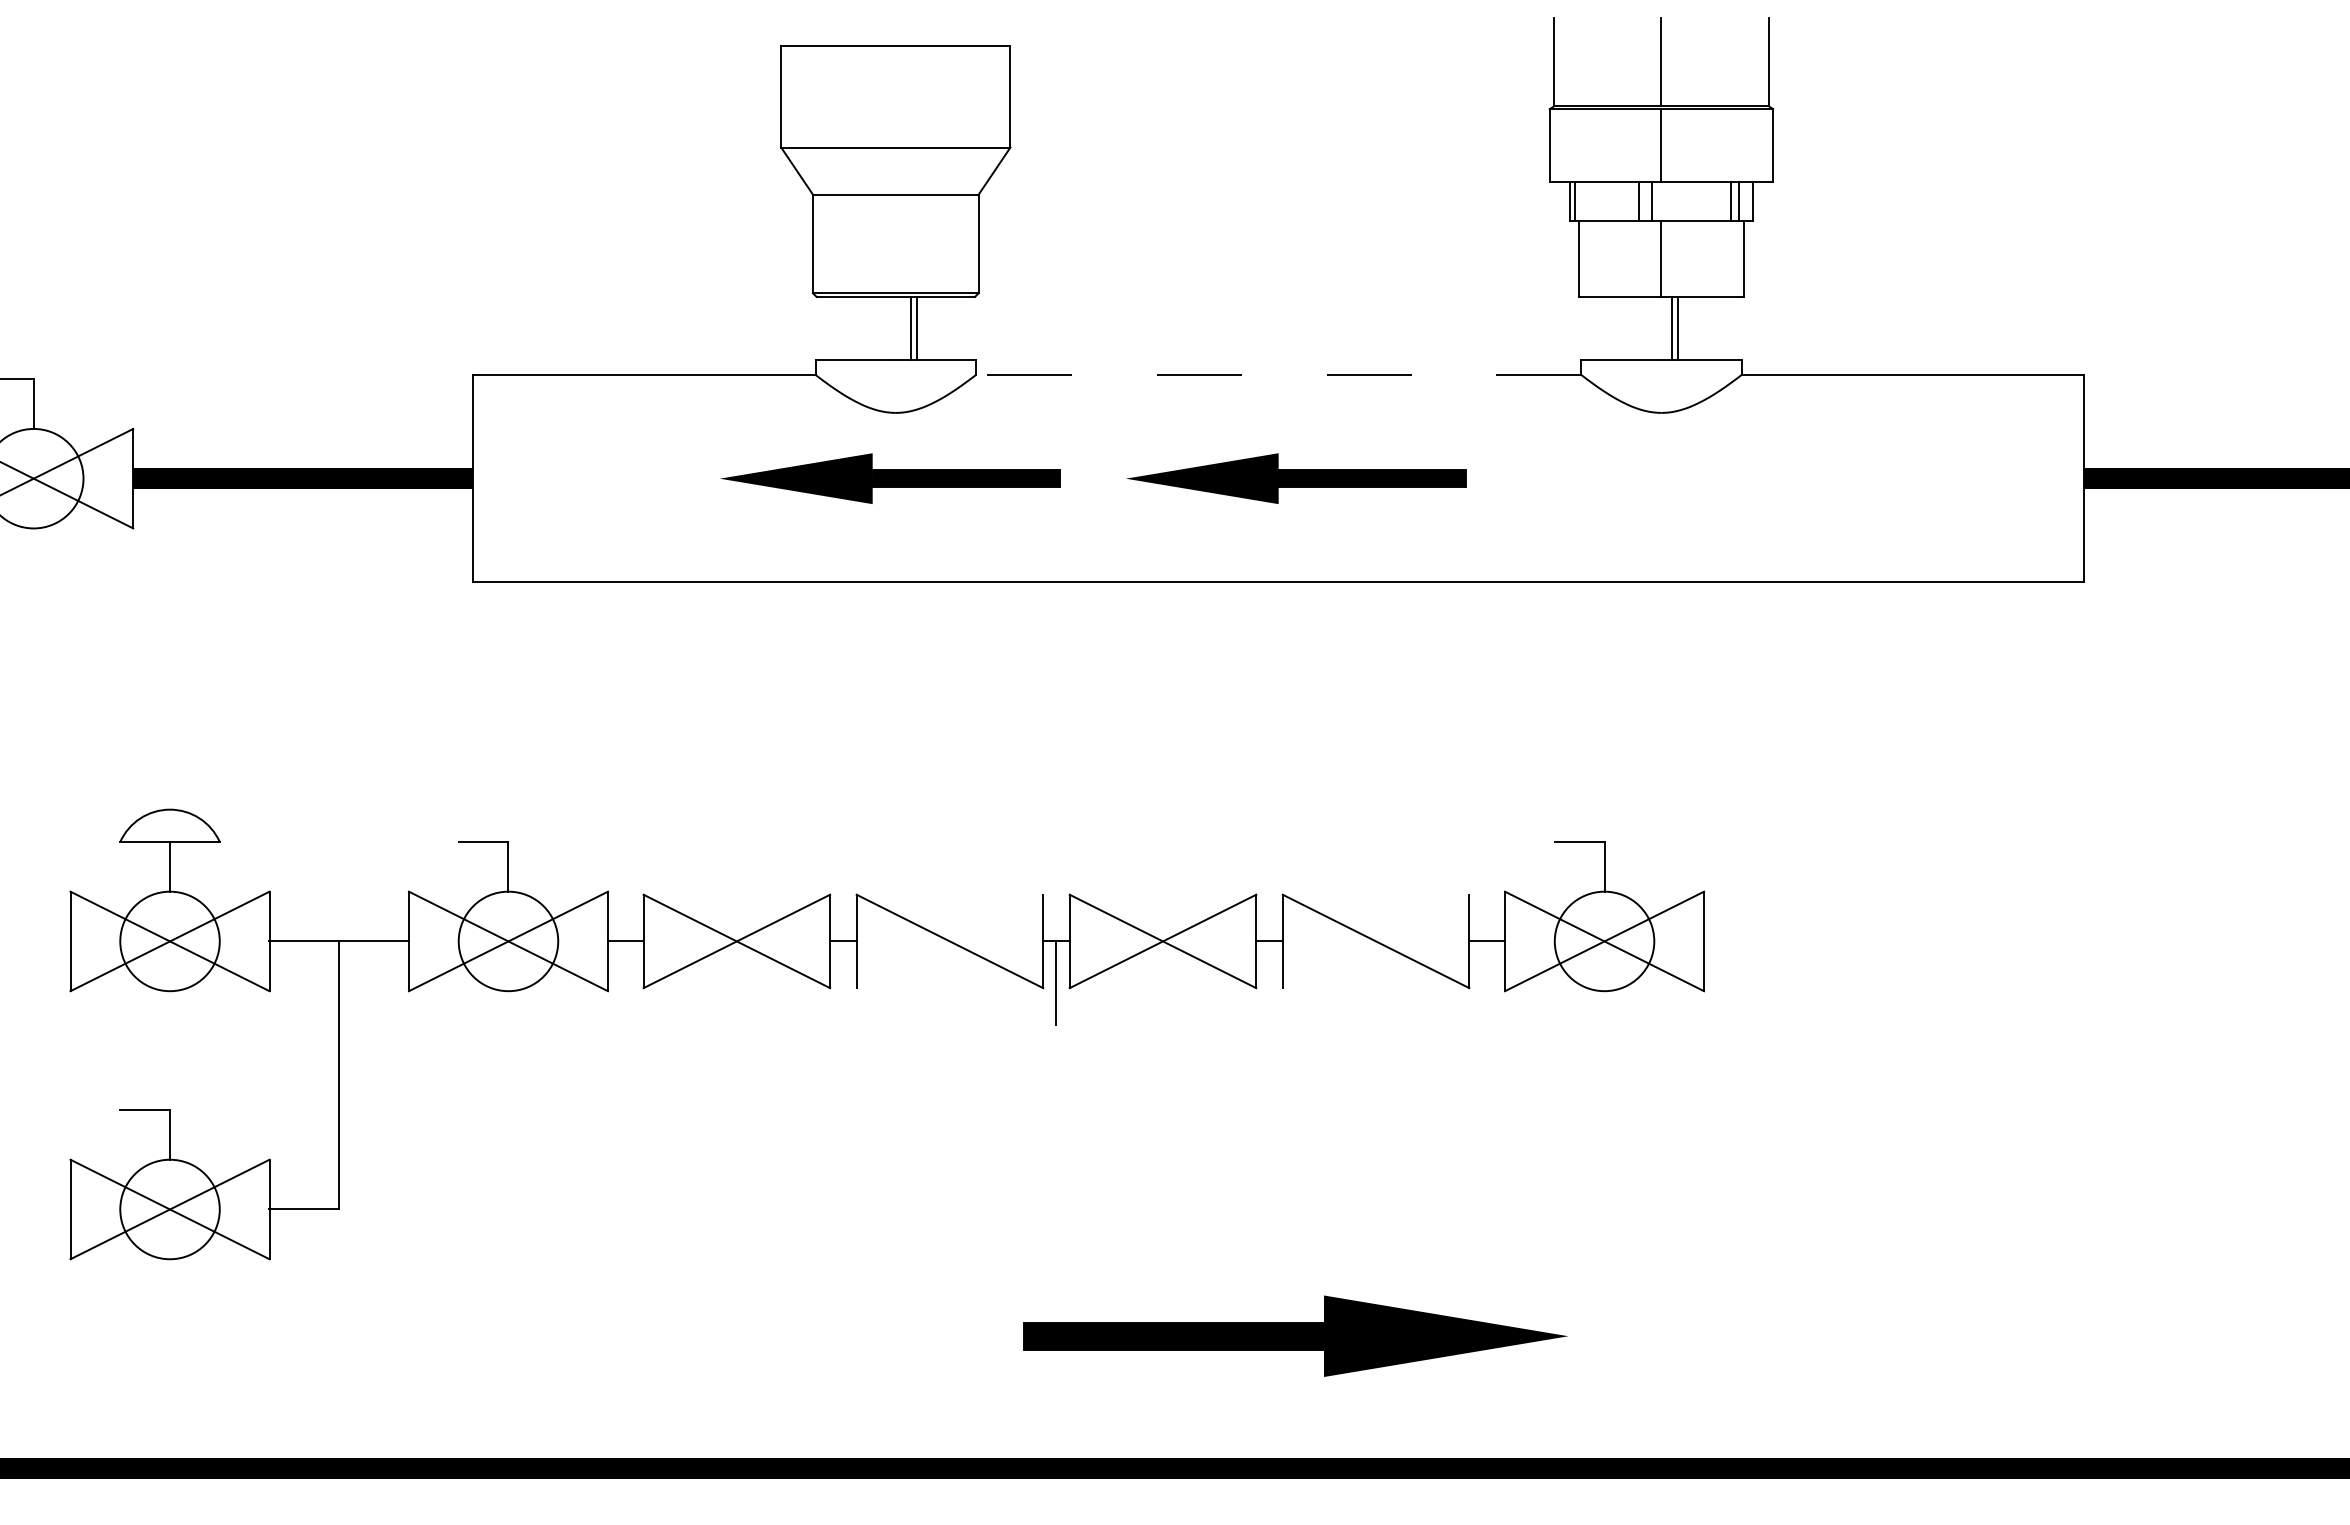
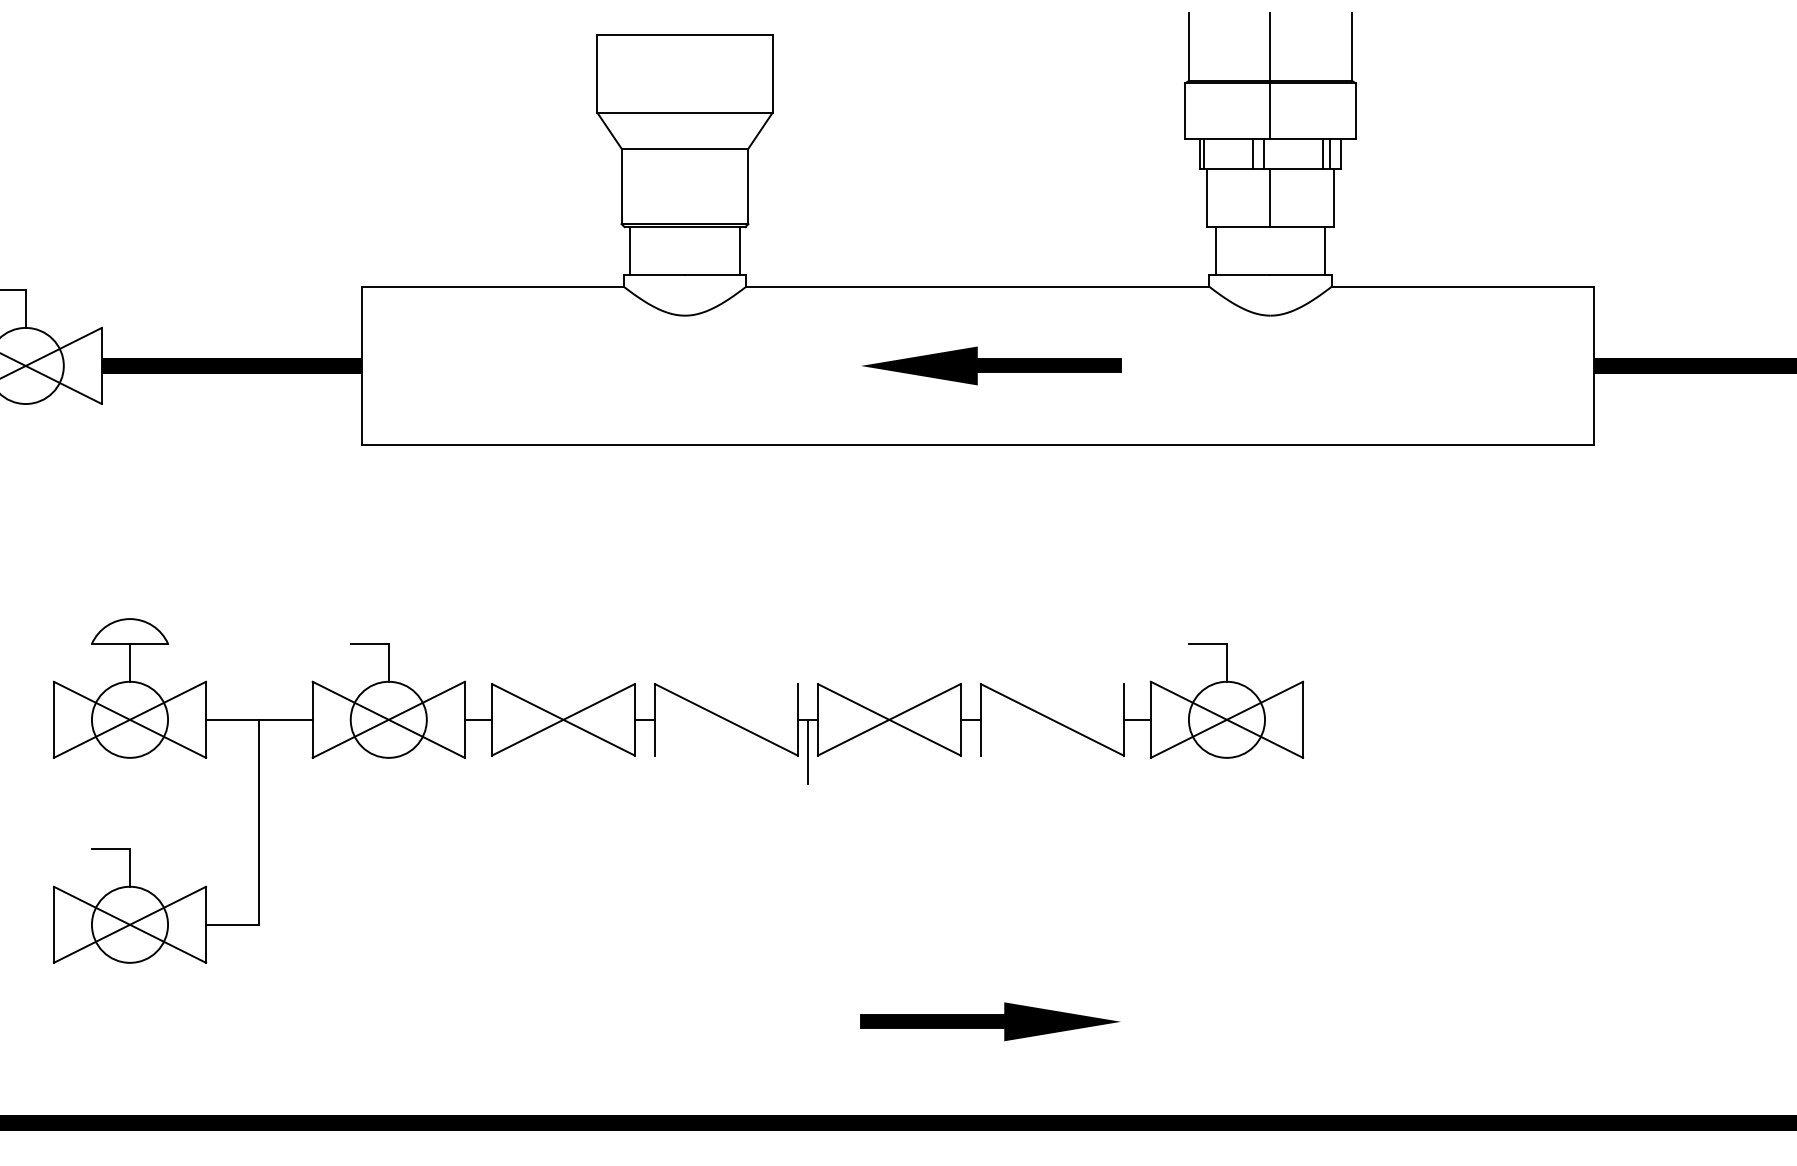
line: (910, 328) -> (629, 251), moved
line: (916, 328) -> (739, 251), moved
line: (1671, 328) -> (1215, 251), moved
line: (1678, 328) -> (1325, 251), moved
line: (1278, 375) -> (977, 287), dashed -> solid
part: (890, 478) -> (680, 365), removed
part: (1295, 1336) -> (990, 1021), size x0.62

